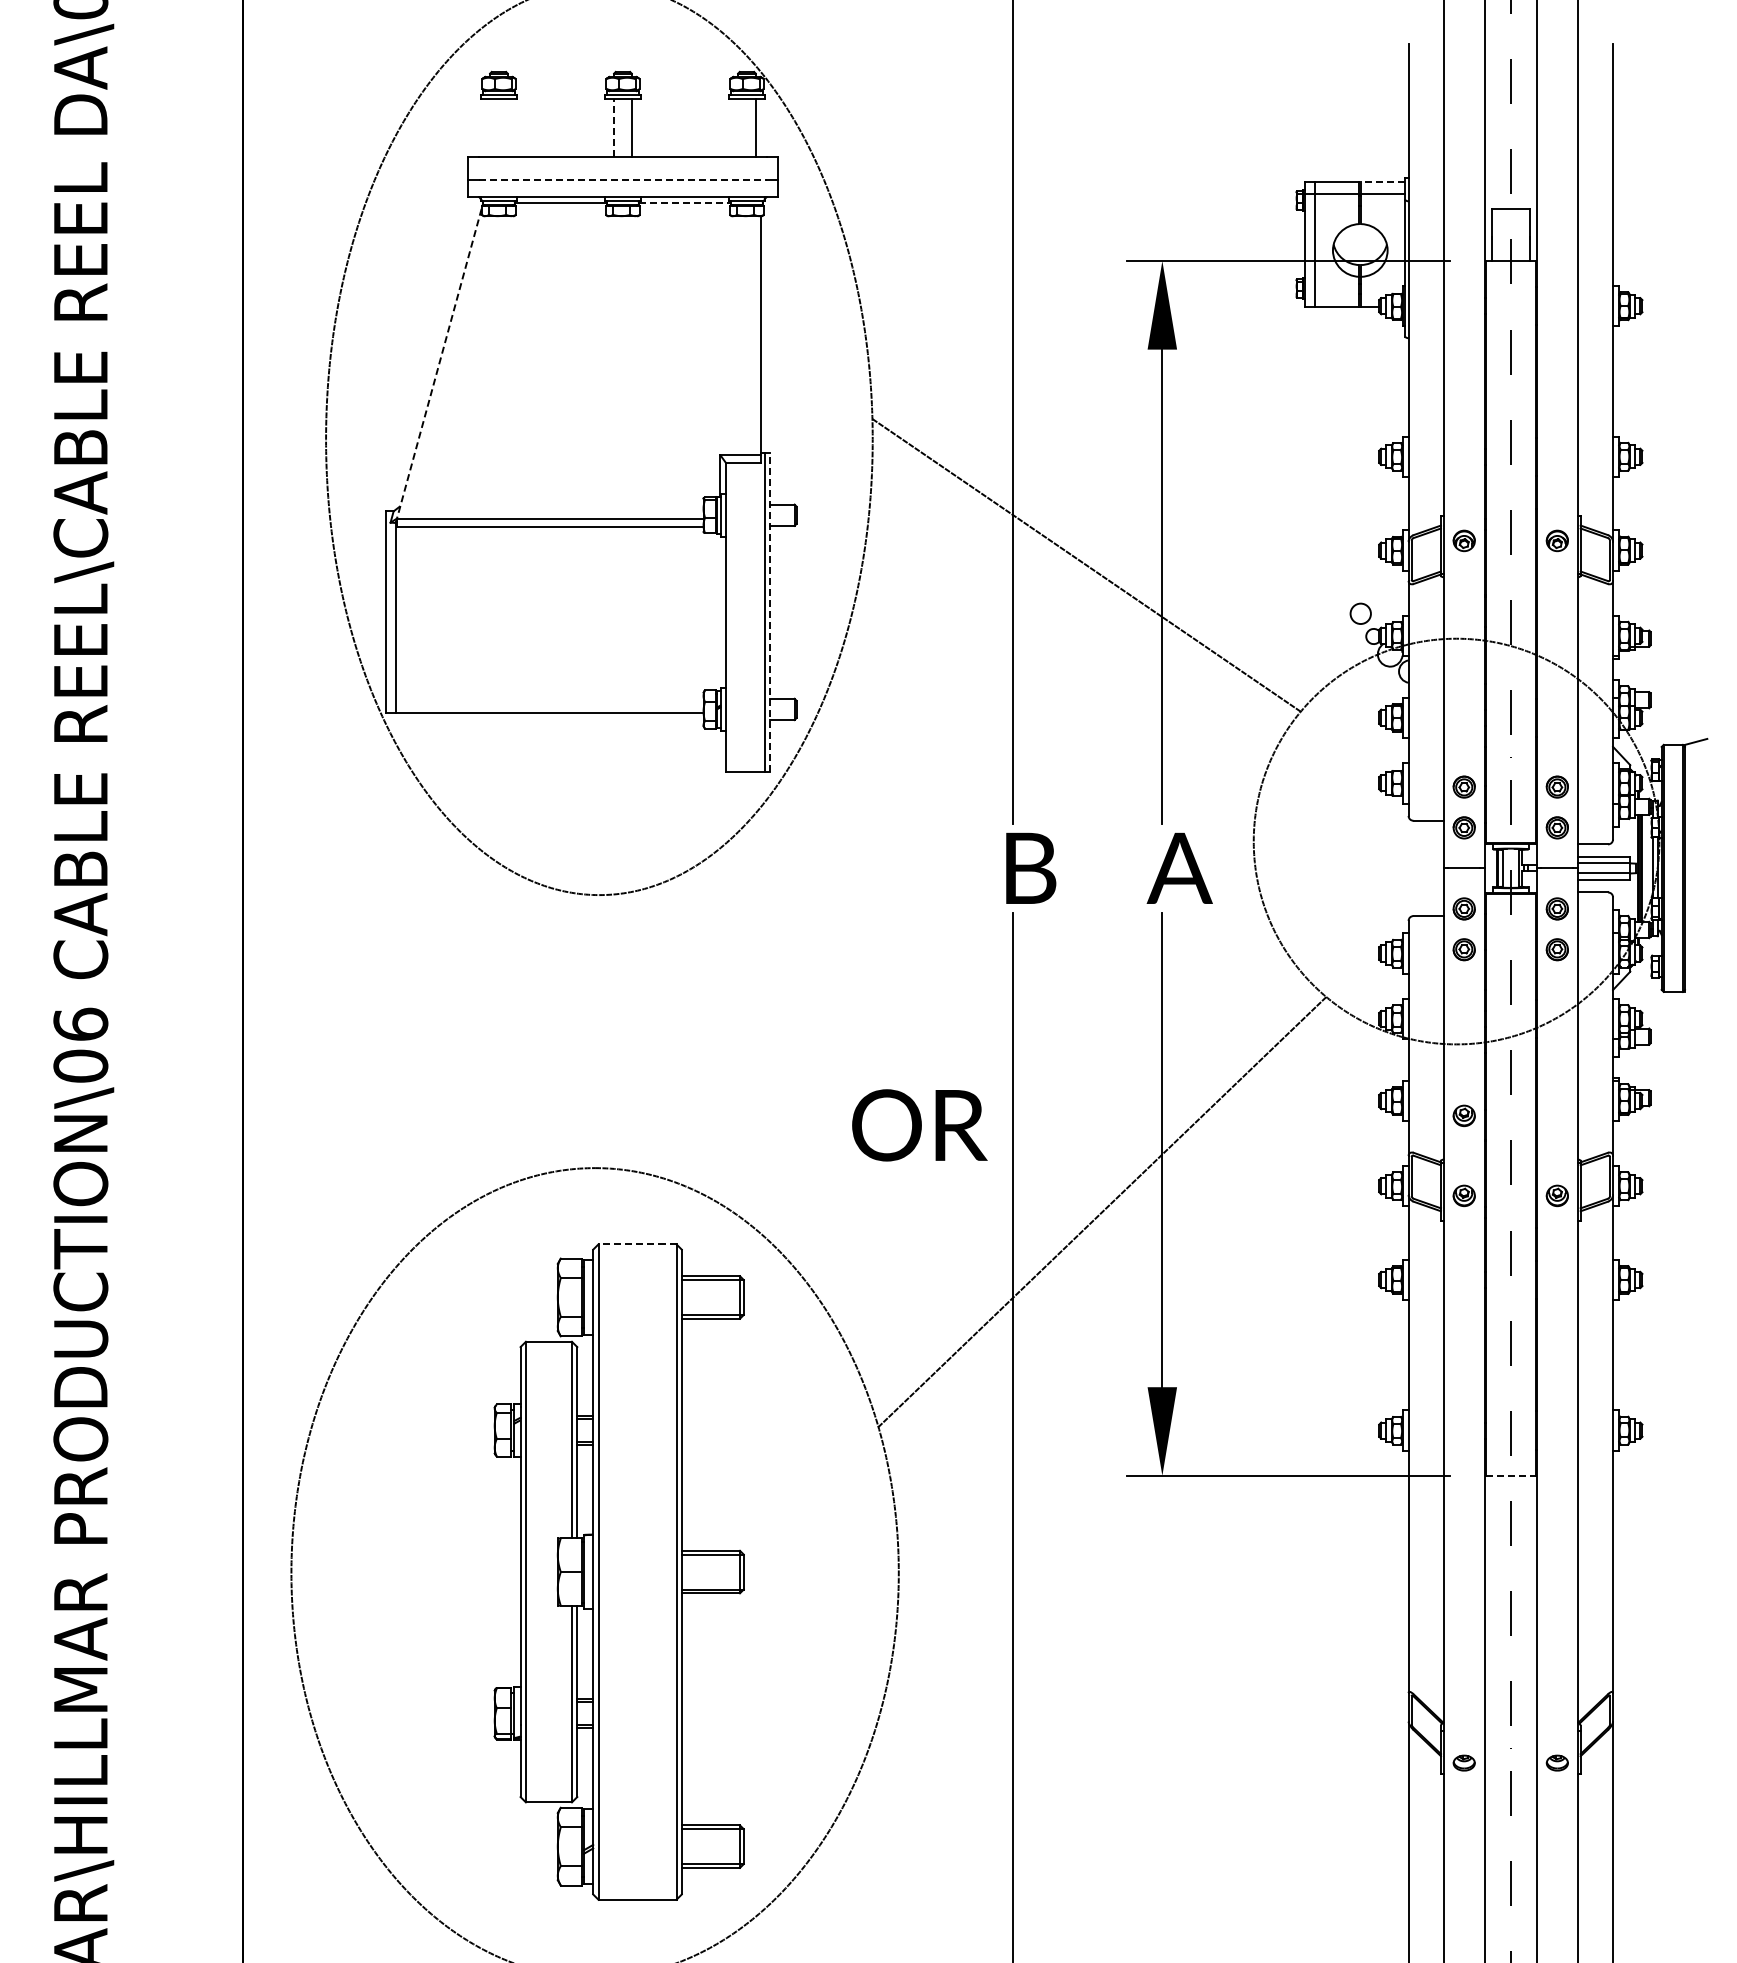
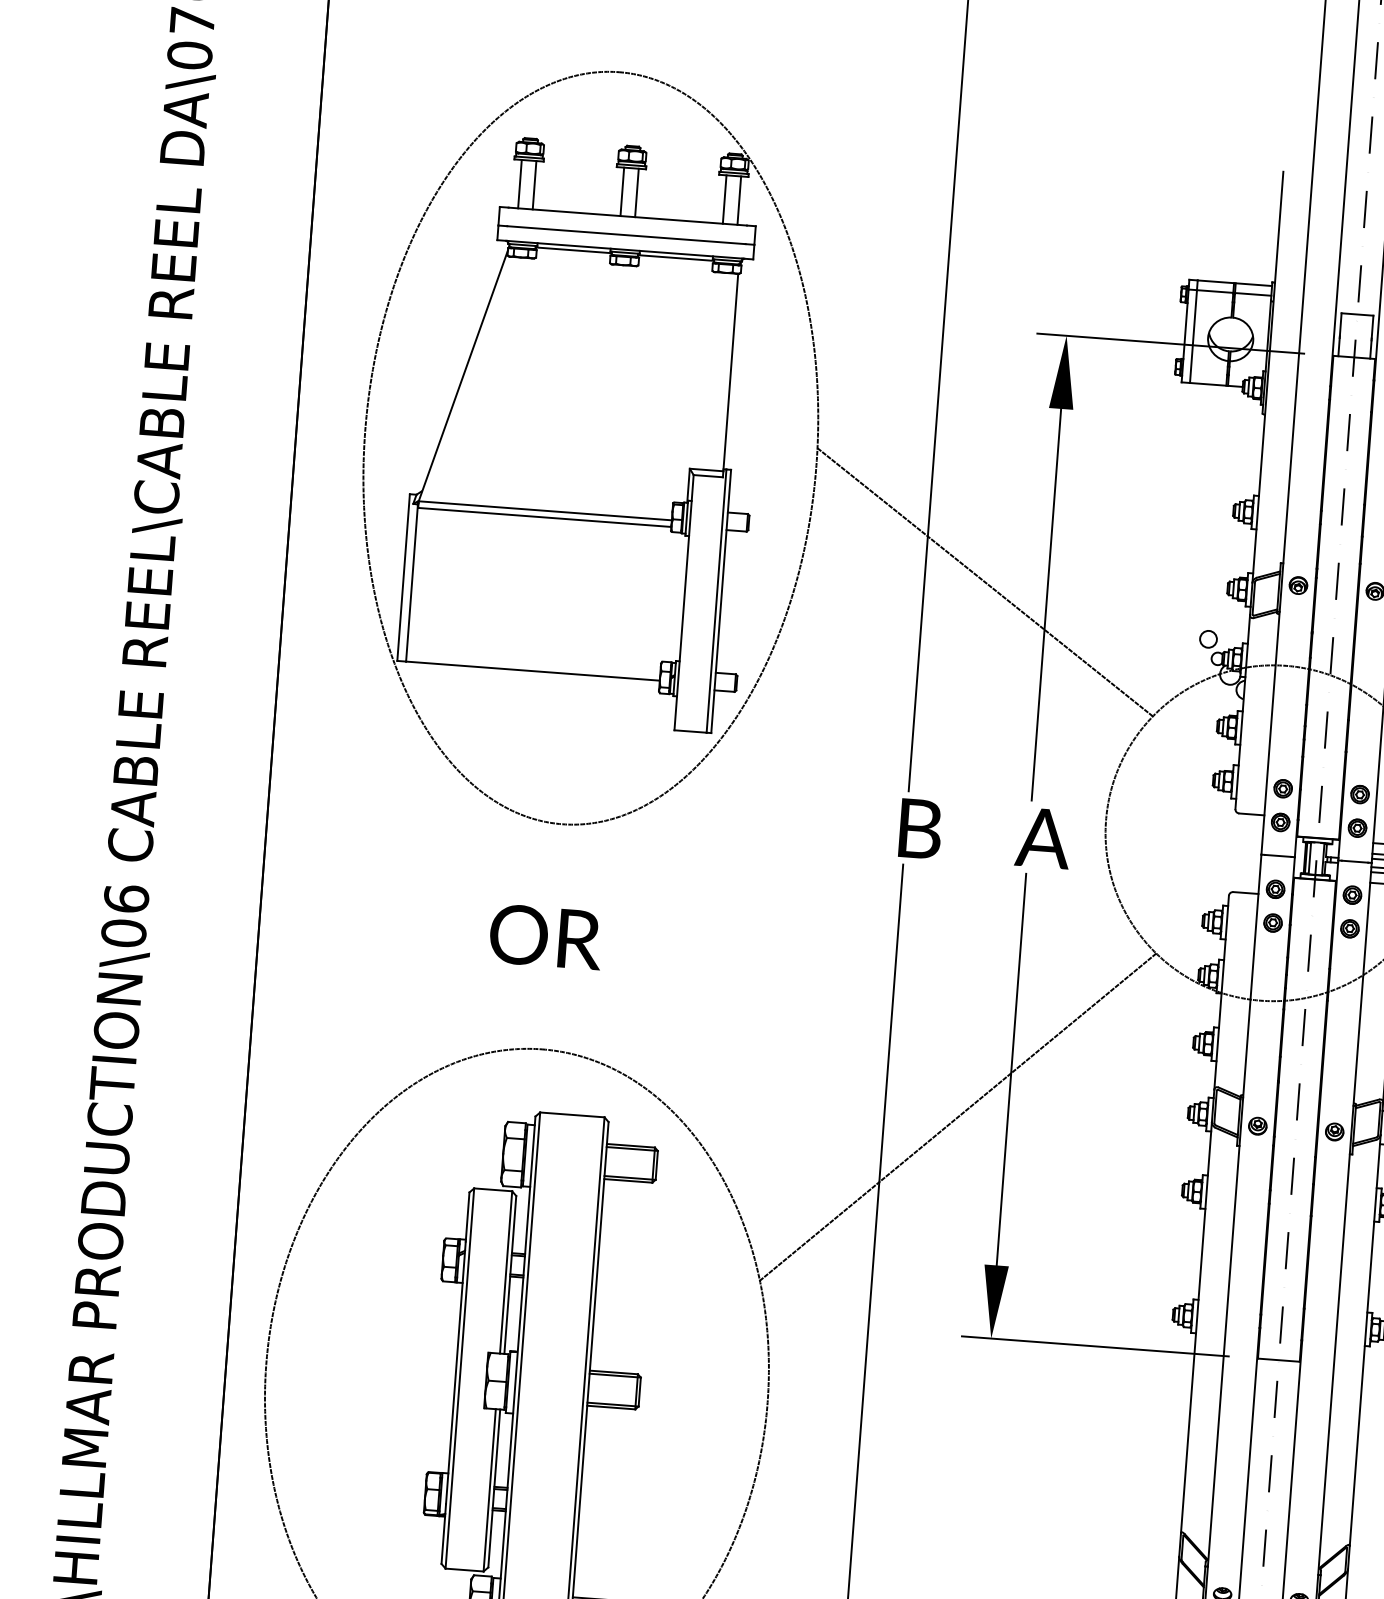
line: (490, 127) -> (520, 183), added
line: (507, 127) -> (534, 184), added
line: (614, 127) -> (622, 191), dashed -> solid
line: (738, 127) -> (725, 199), added
line: (623, 179) -> (626, 235), dashed -> solid
line: (1382, 182) -> (1253, 284), dashed -> solid
line: (684, 202) -> (675, 257), dashed -> solid
line: (438, 365) -> (462, 377), dashed -> solid
line: (770, 611) -> (721, 600), dashed -> solid
part: (1463, 1115) -> (1262, 1059), removed
text: (919, 1125) -> (545, 937), moved
line: (637, 1244) -> (572, 1115), dashed -> solid
line: (1511, 1475) -> (1279, 1359), dashed -> solid

